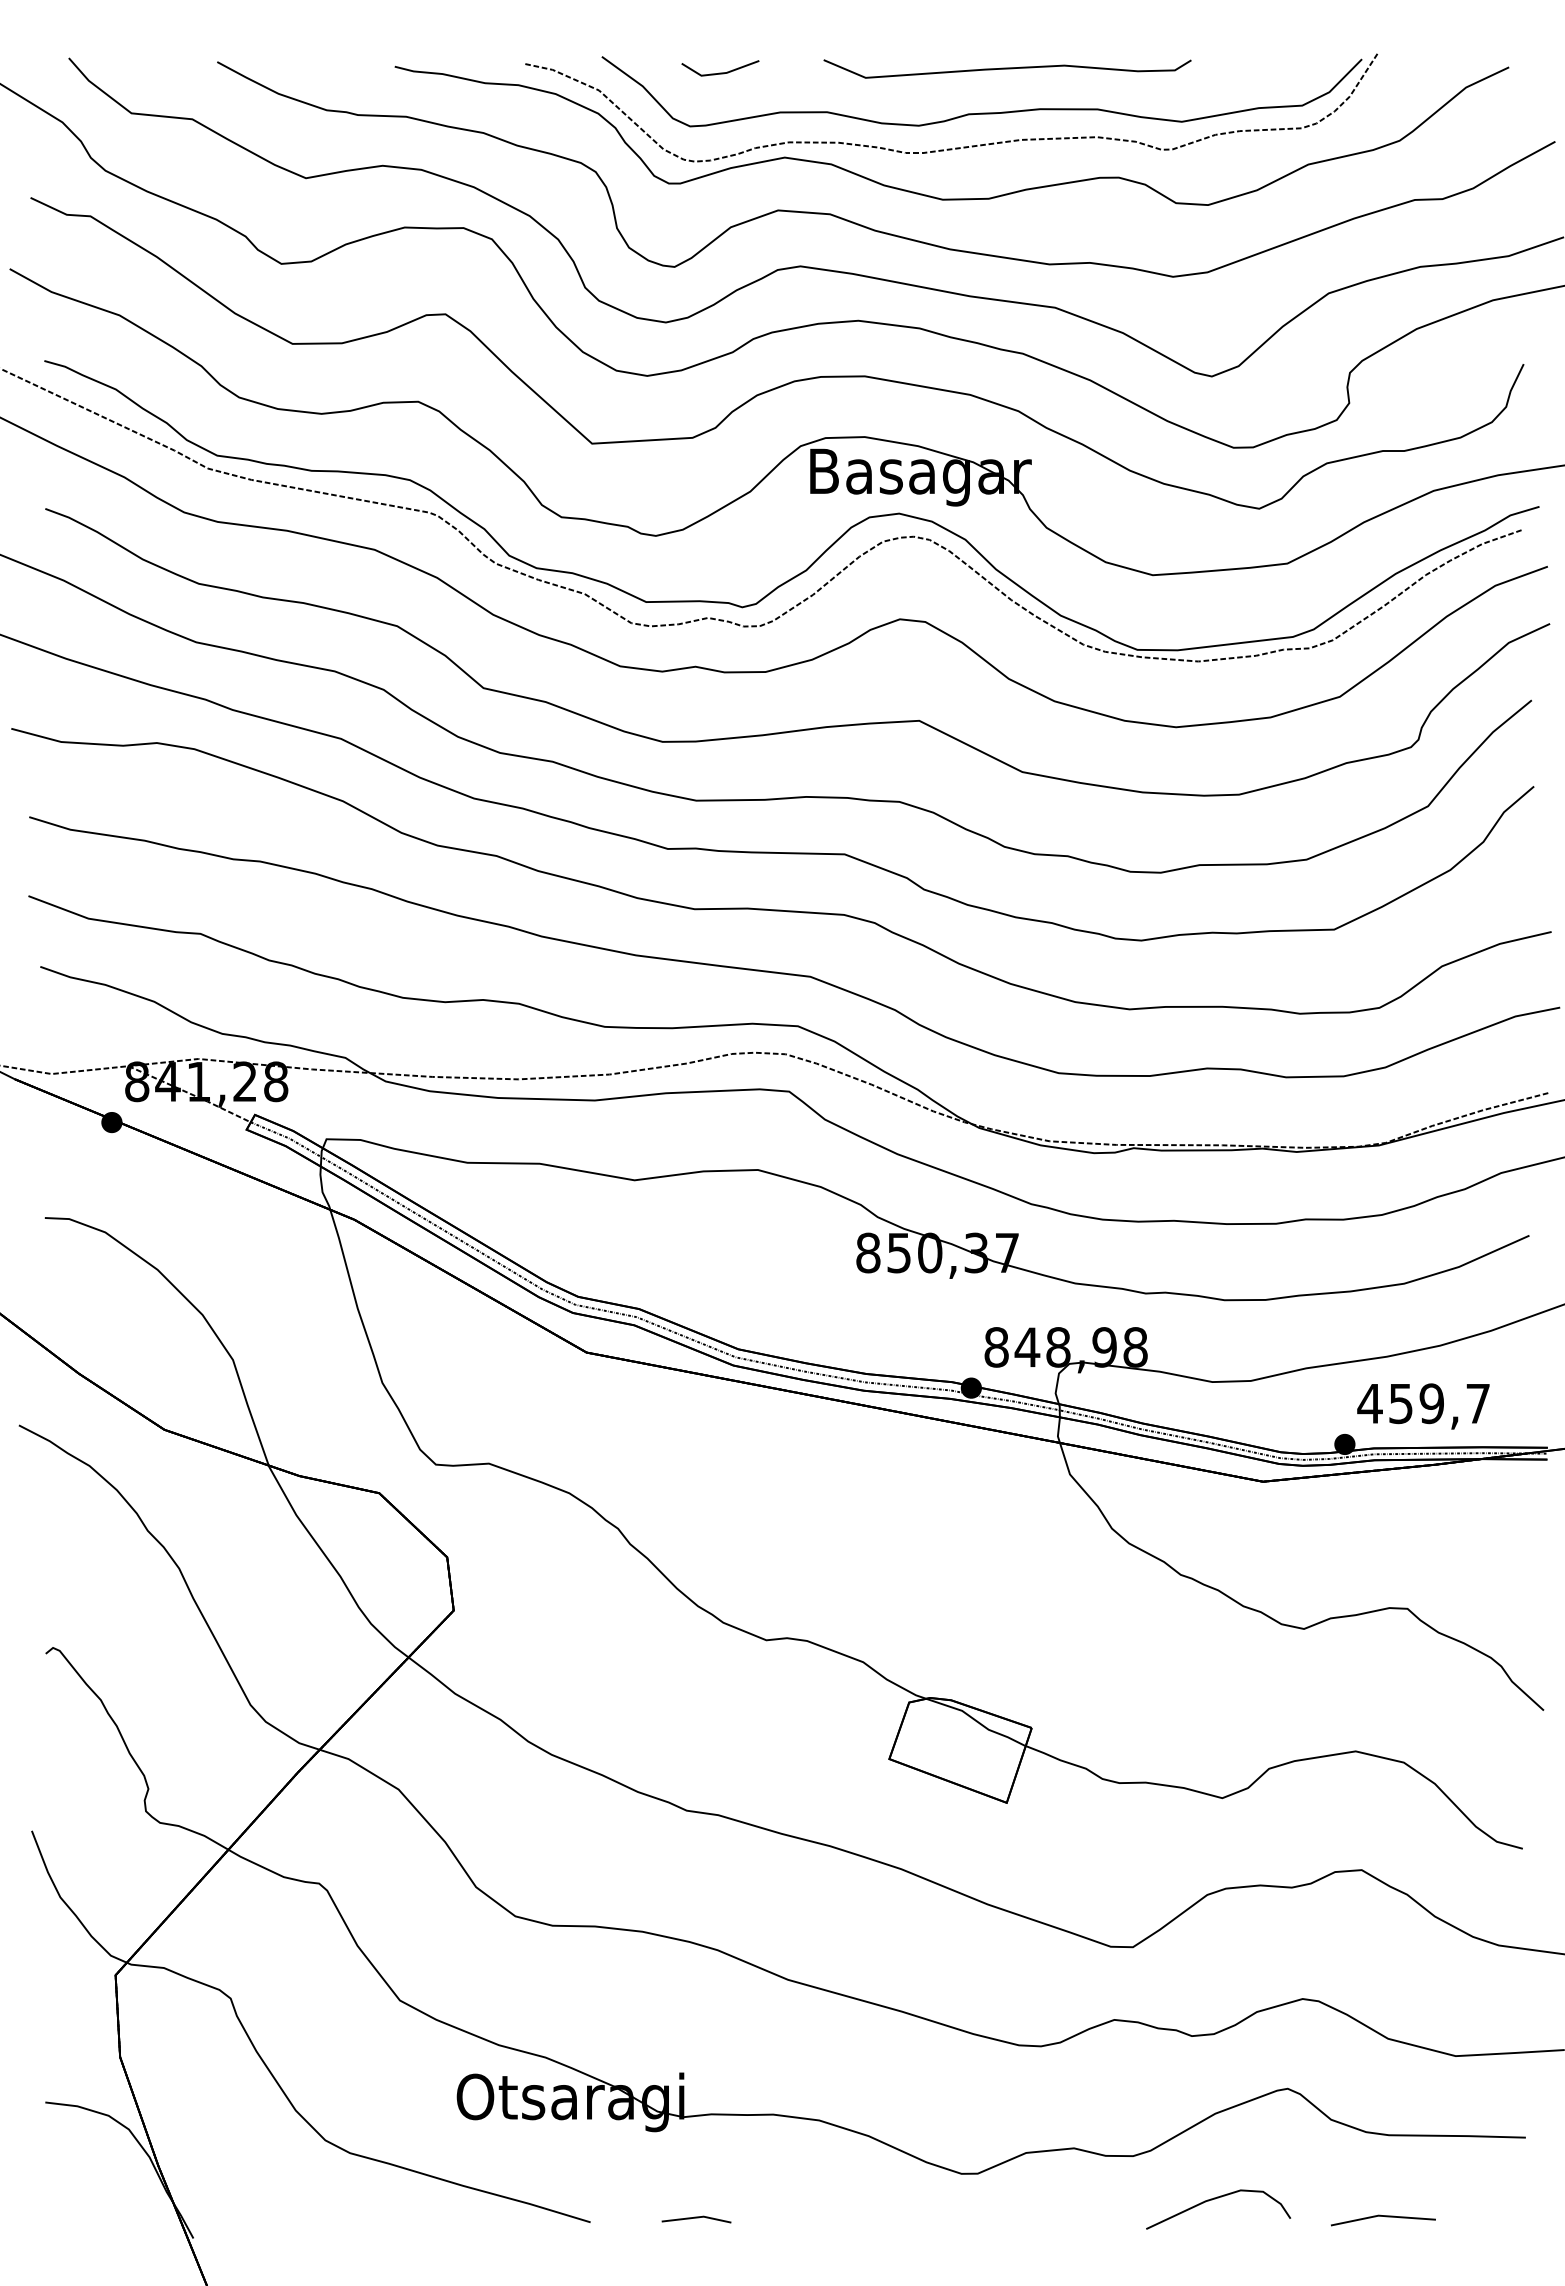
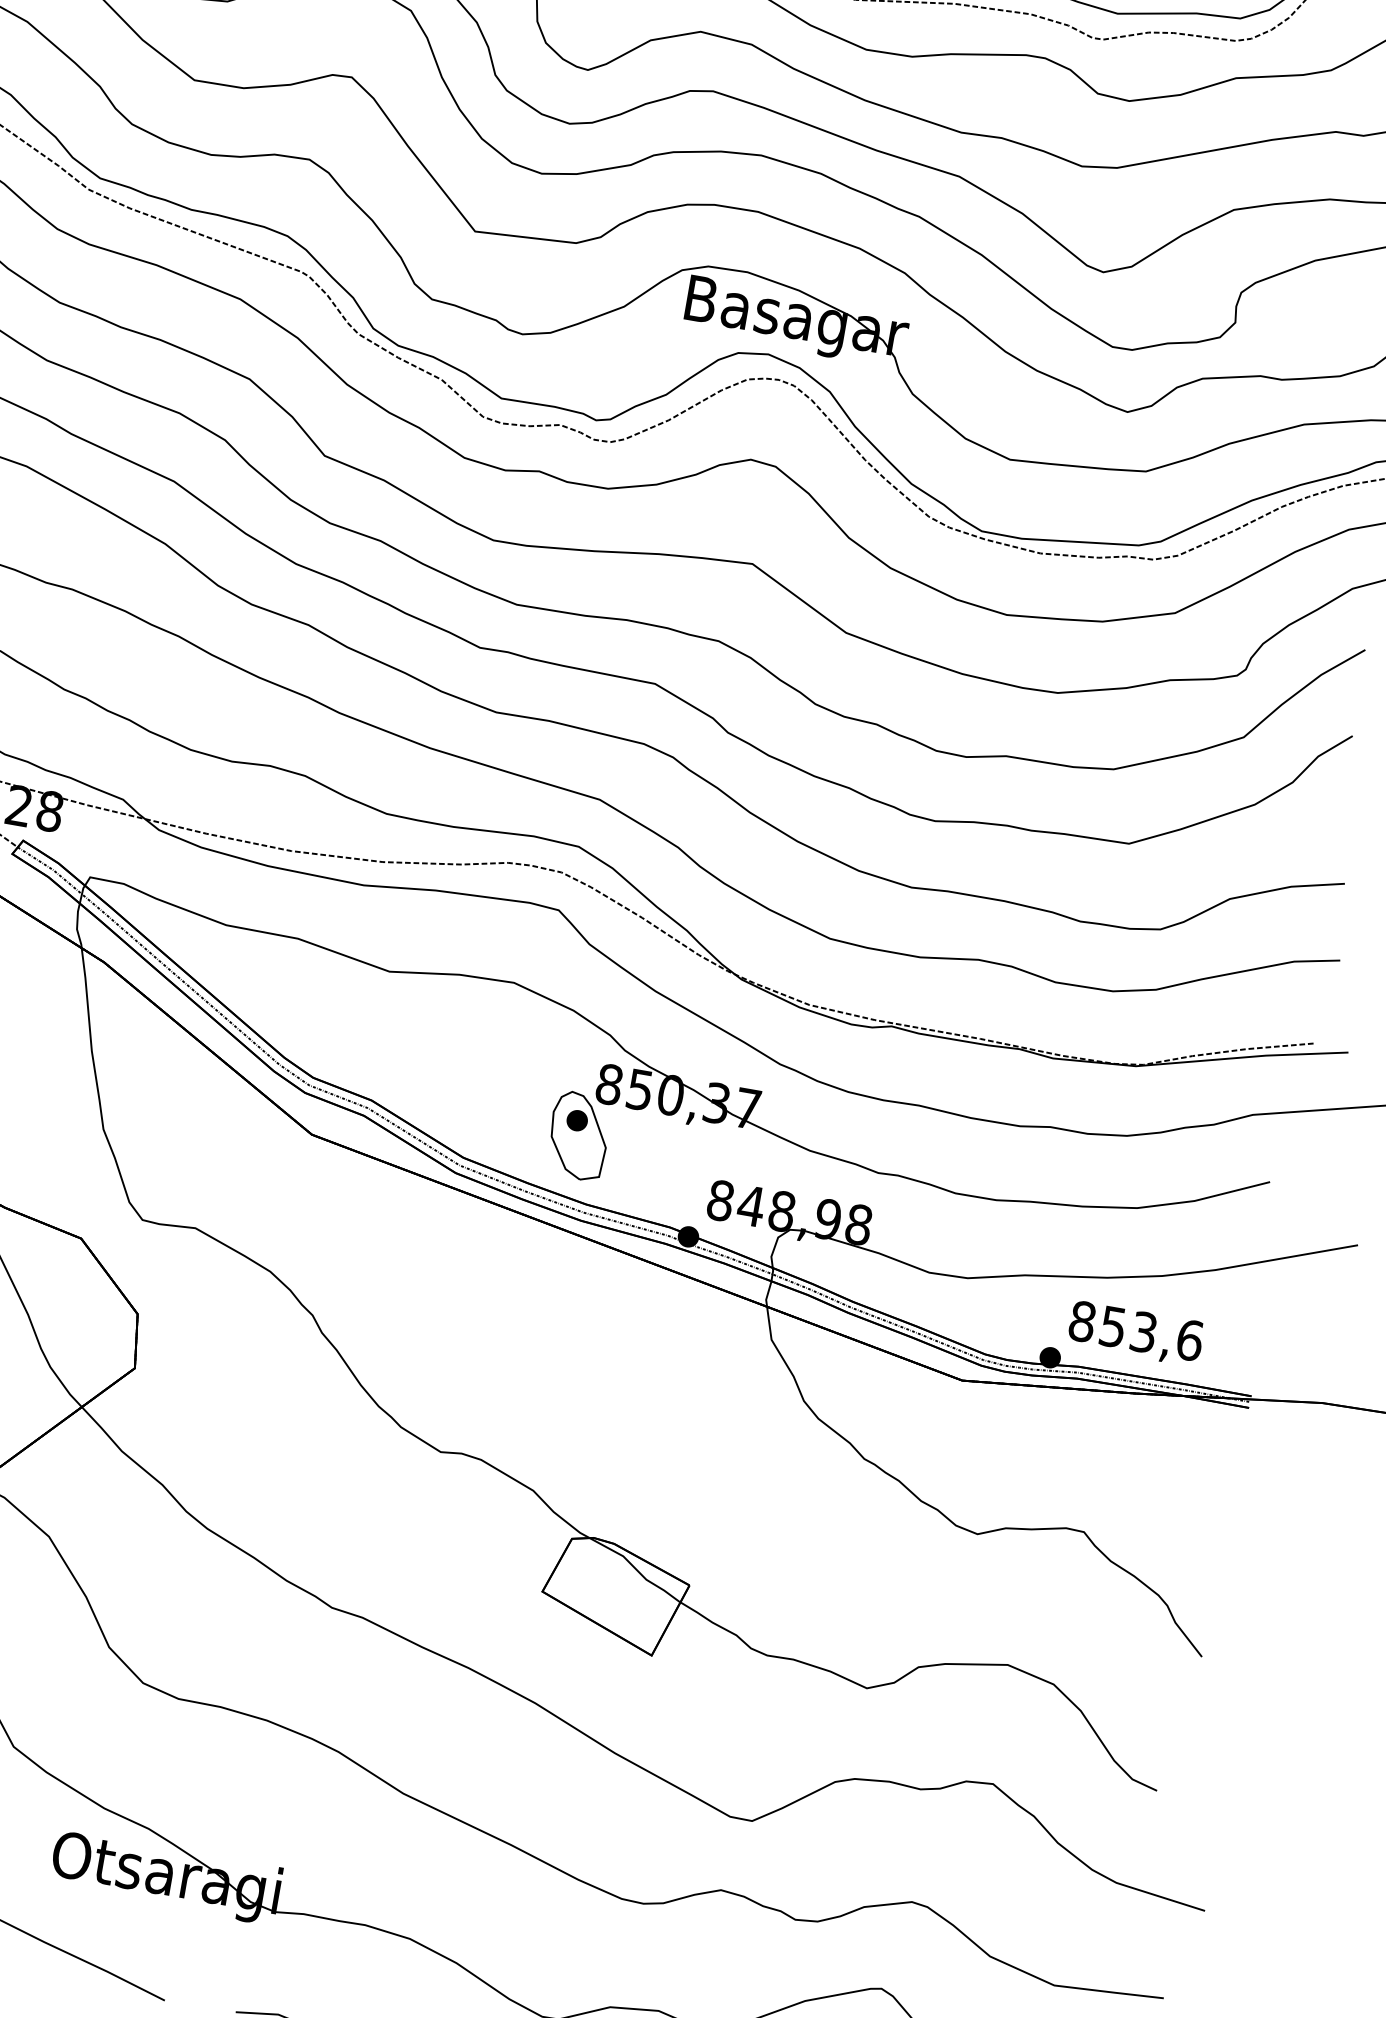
part: (846, 1308) -> (578, 1135), added
text: (1423, 1403) -> (1135, 1330), 459,7 -> 853,6

